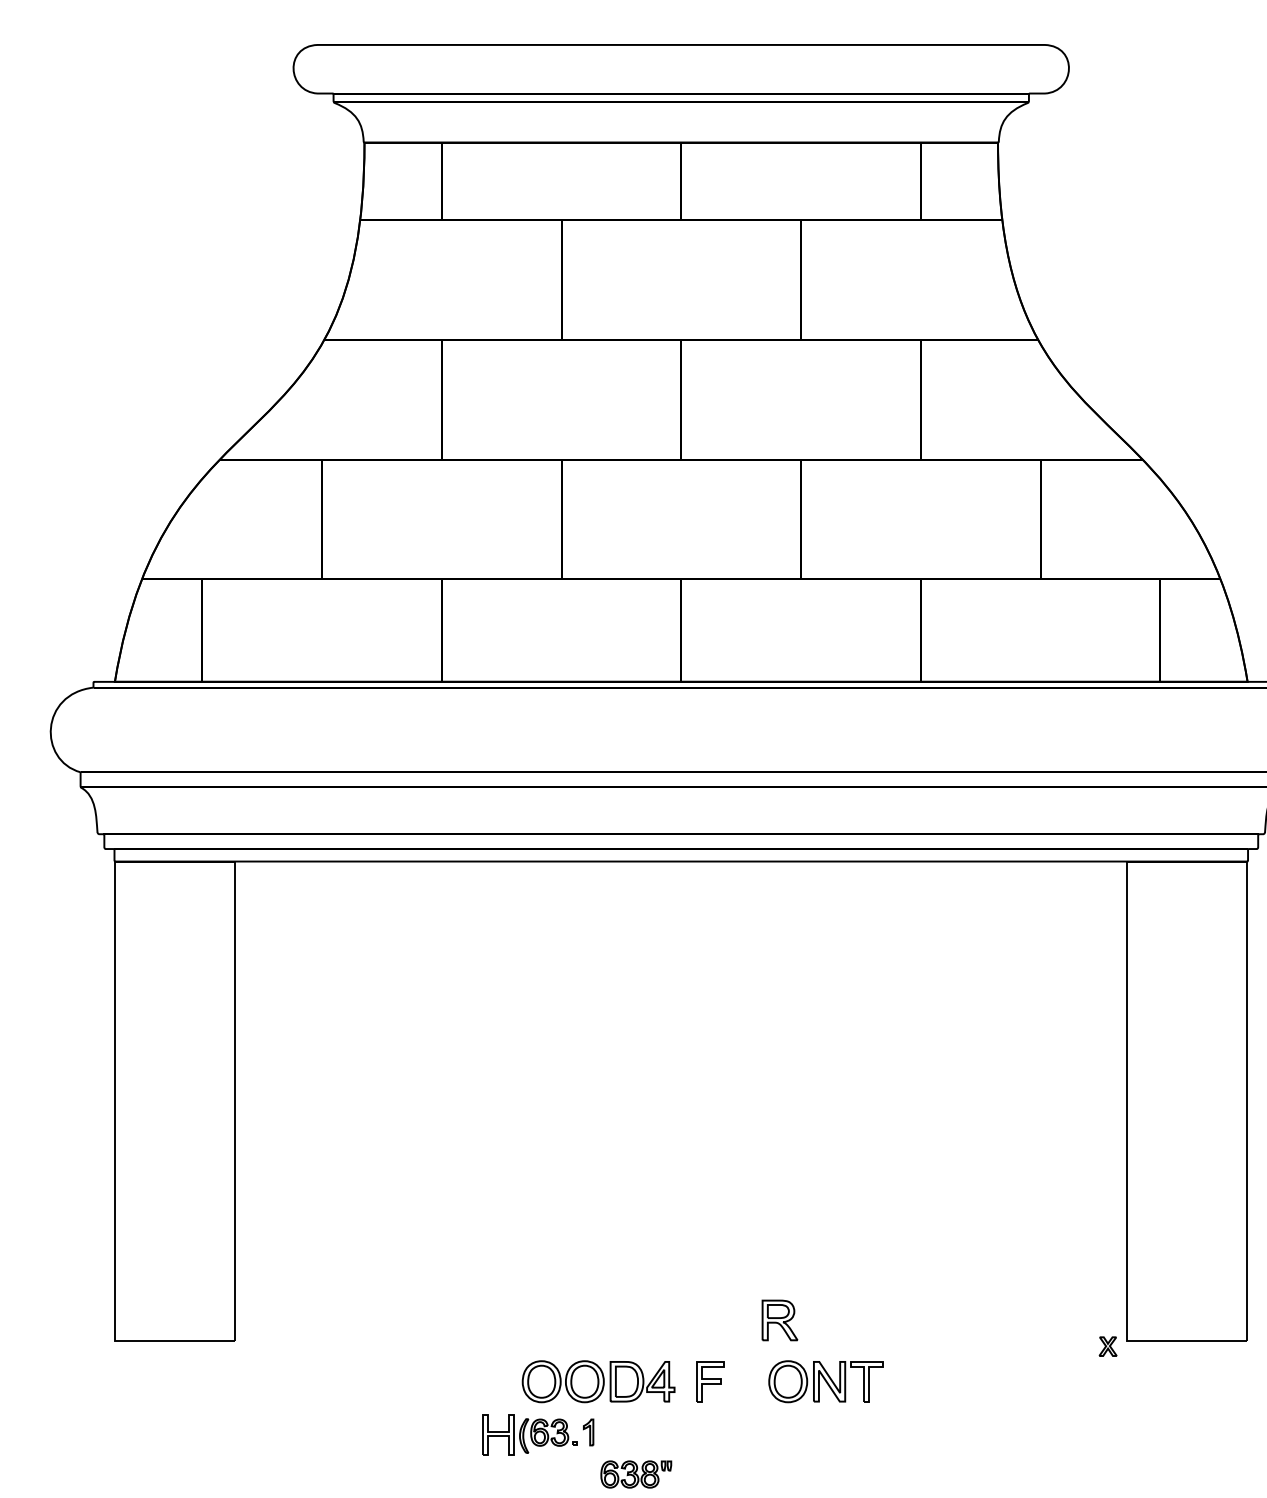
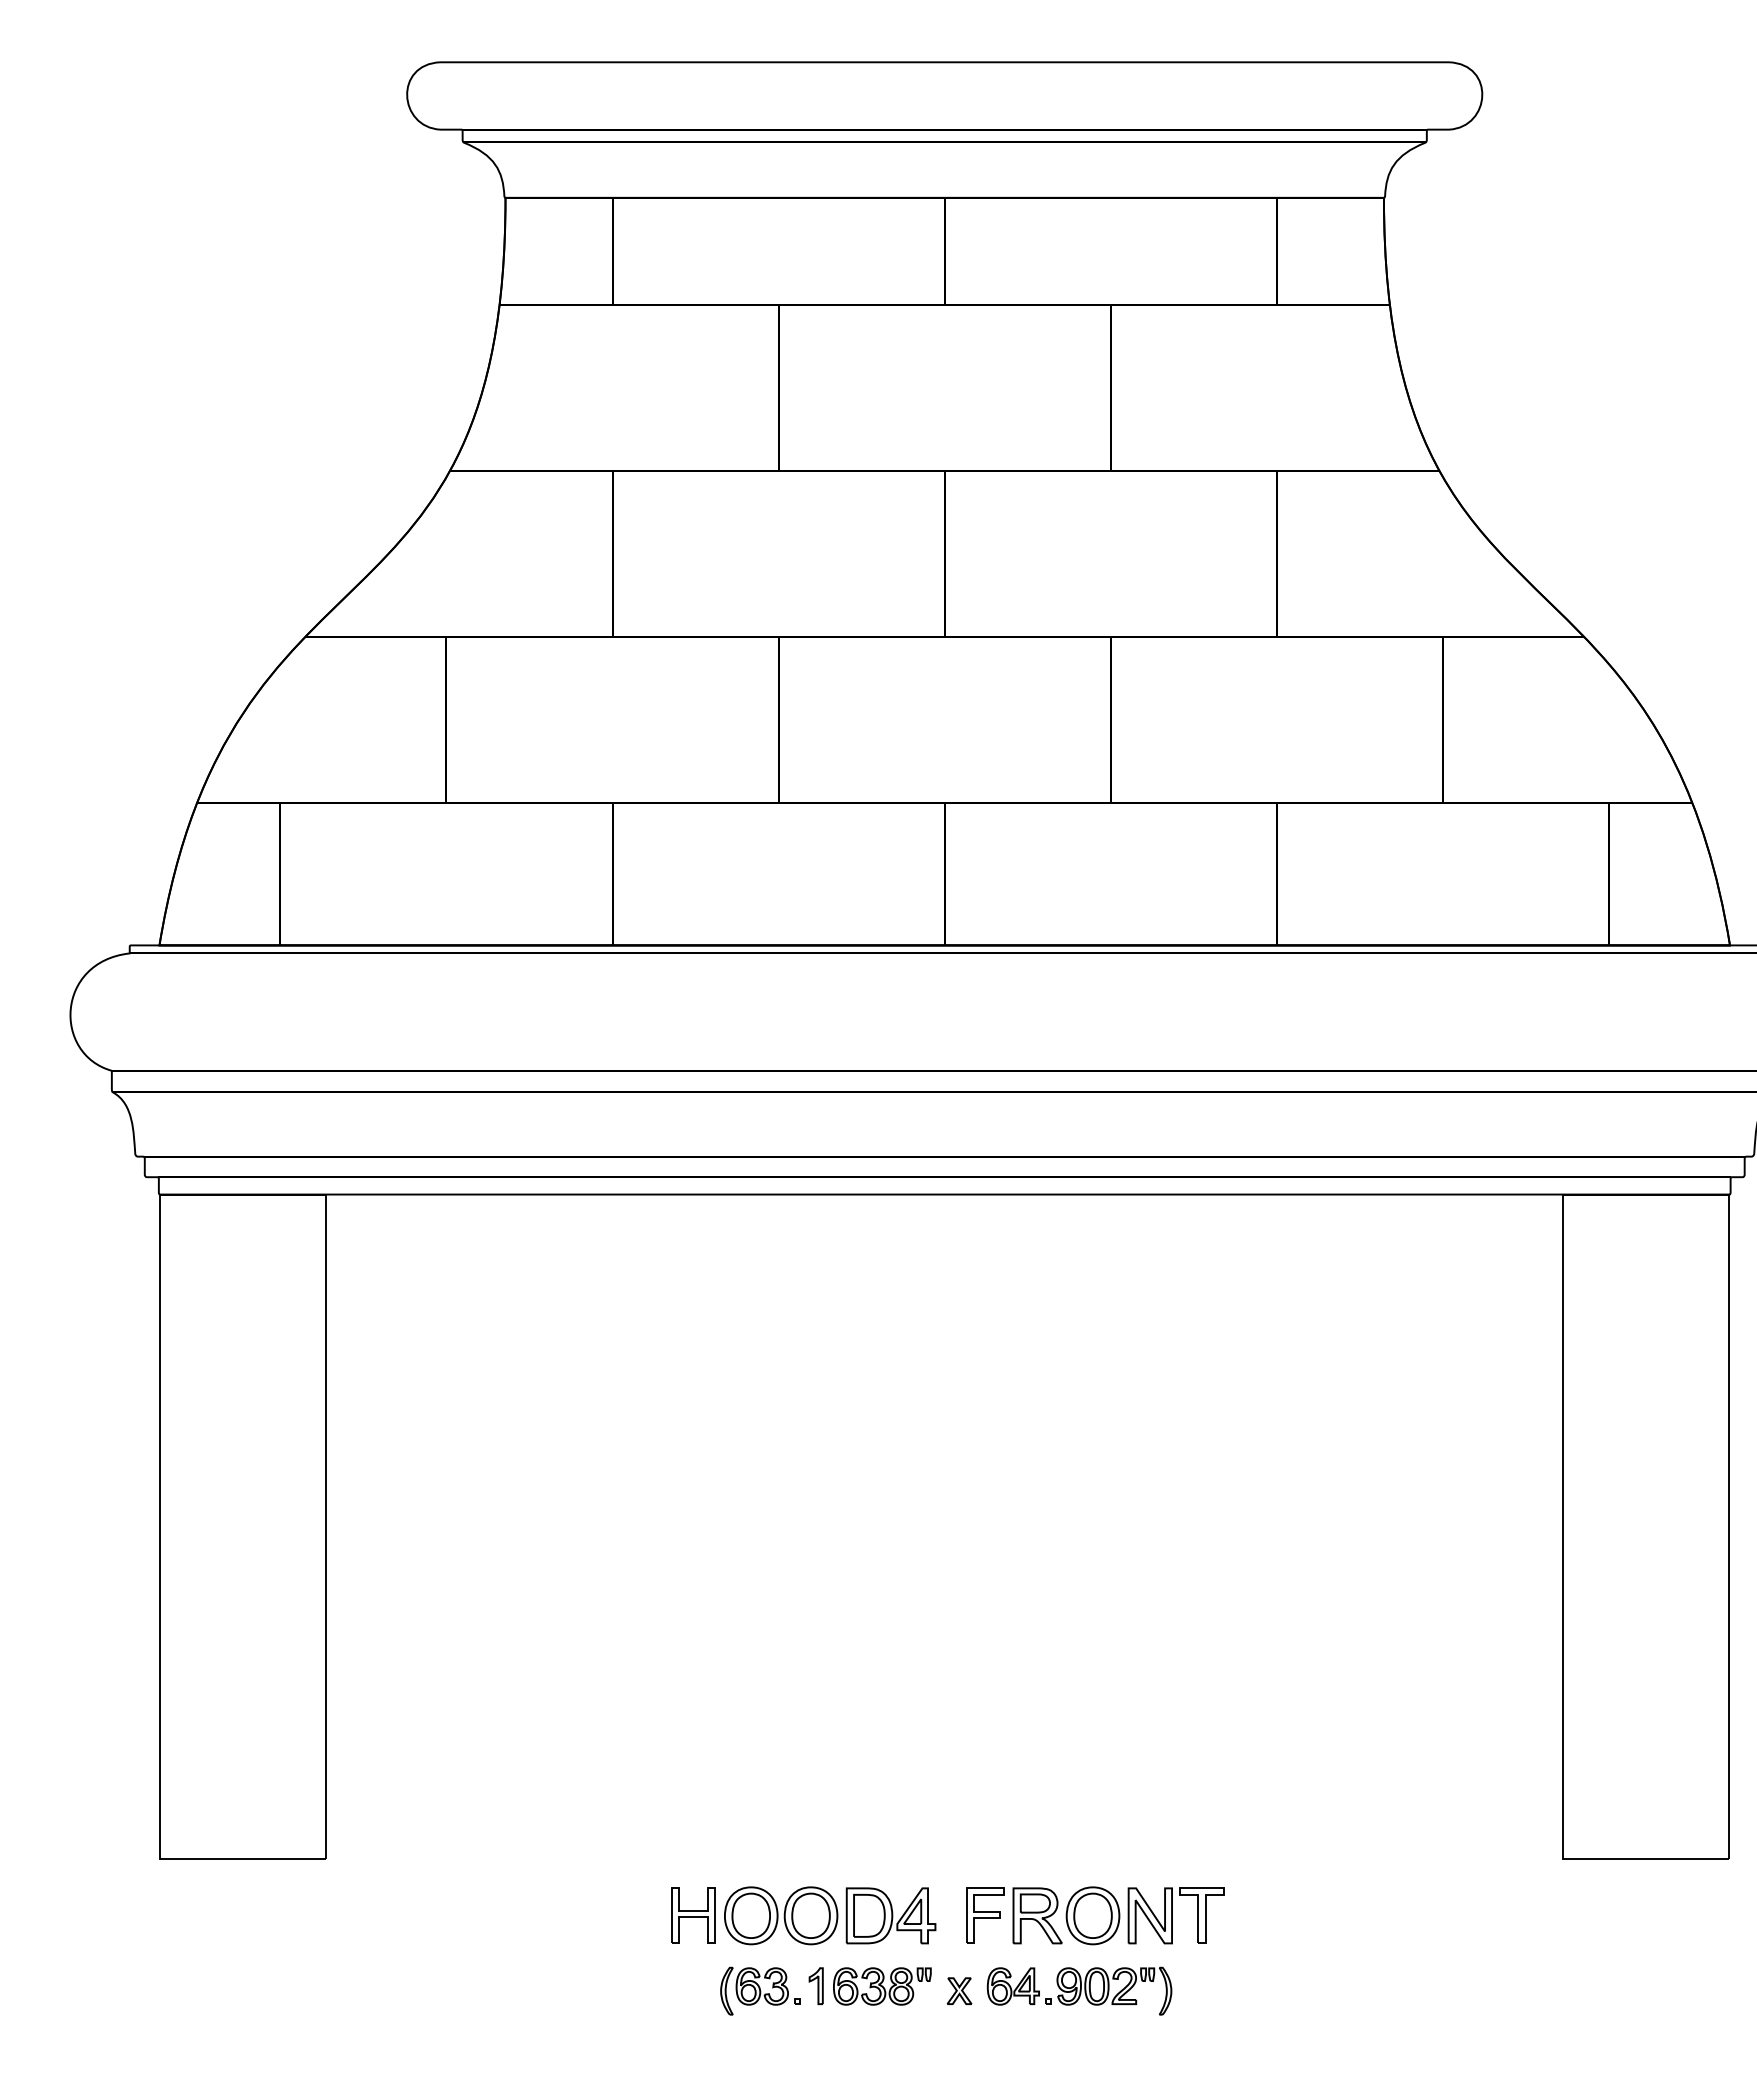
part: (779, 1320) -> (1037, 1915), moved
part: (1108, 1346) -> (959, 1990), moved
part: (498, 1434) -> (693, 1915), moved
part: (778, 1435) -> (1079, 1990), added
part: (636, 1474) -> (882, 1986), moved

